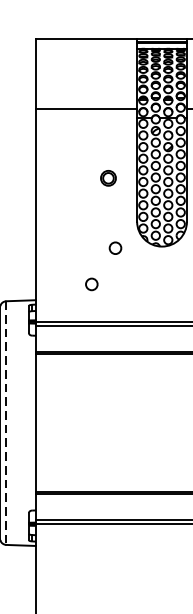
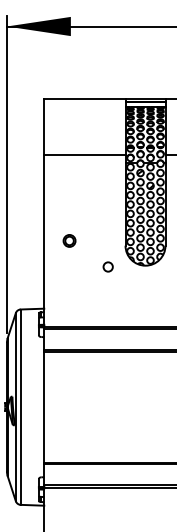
part: (108, 177) -> (69, 240), moved
circle: (90, 283) -> (88, 295), removed
line: (6, 423) -> (20, 407), dashed -> solid

